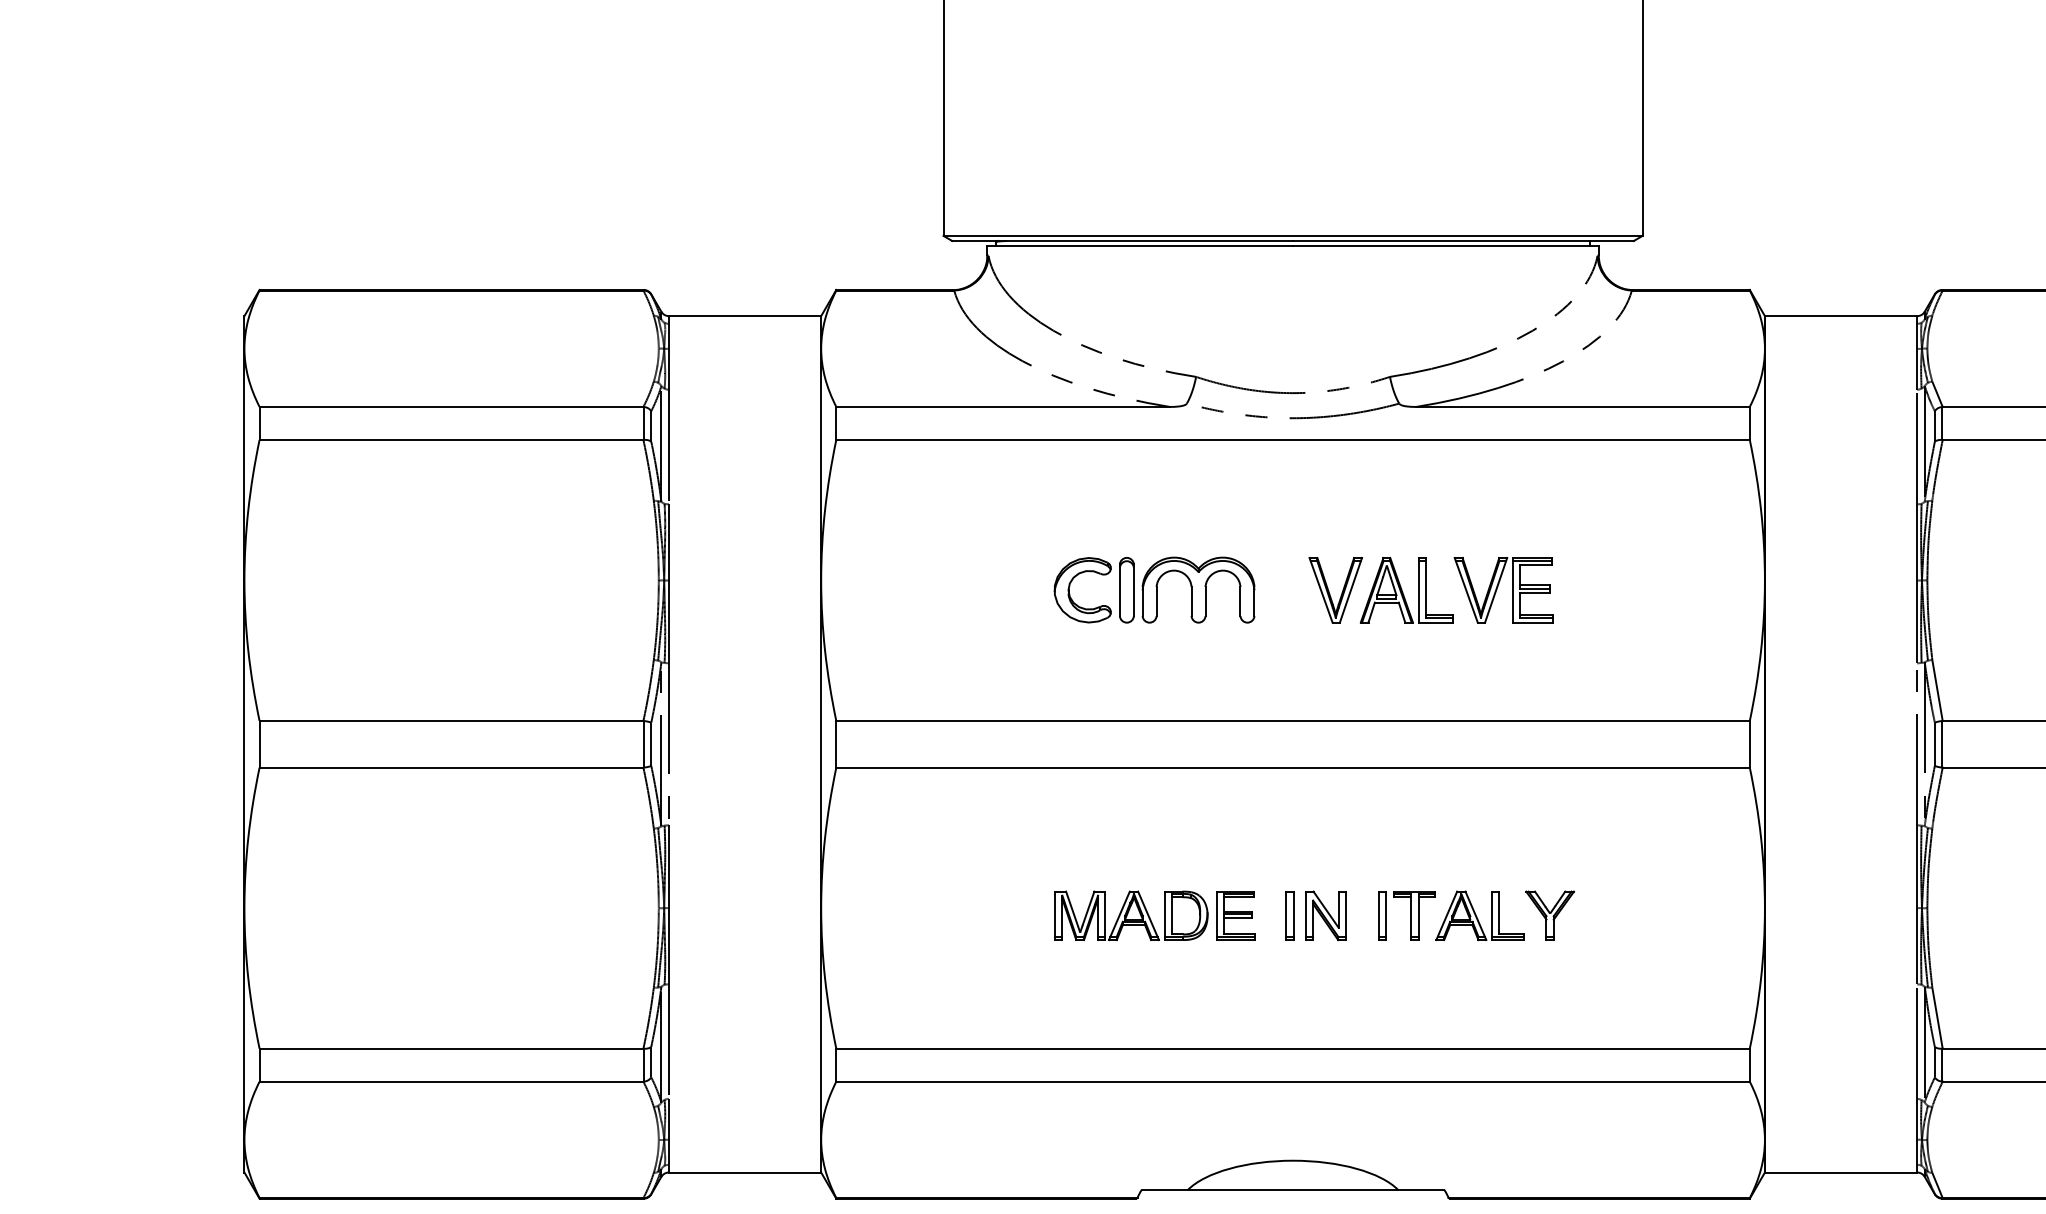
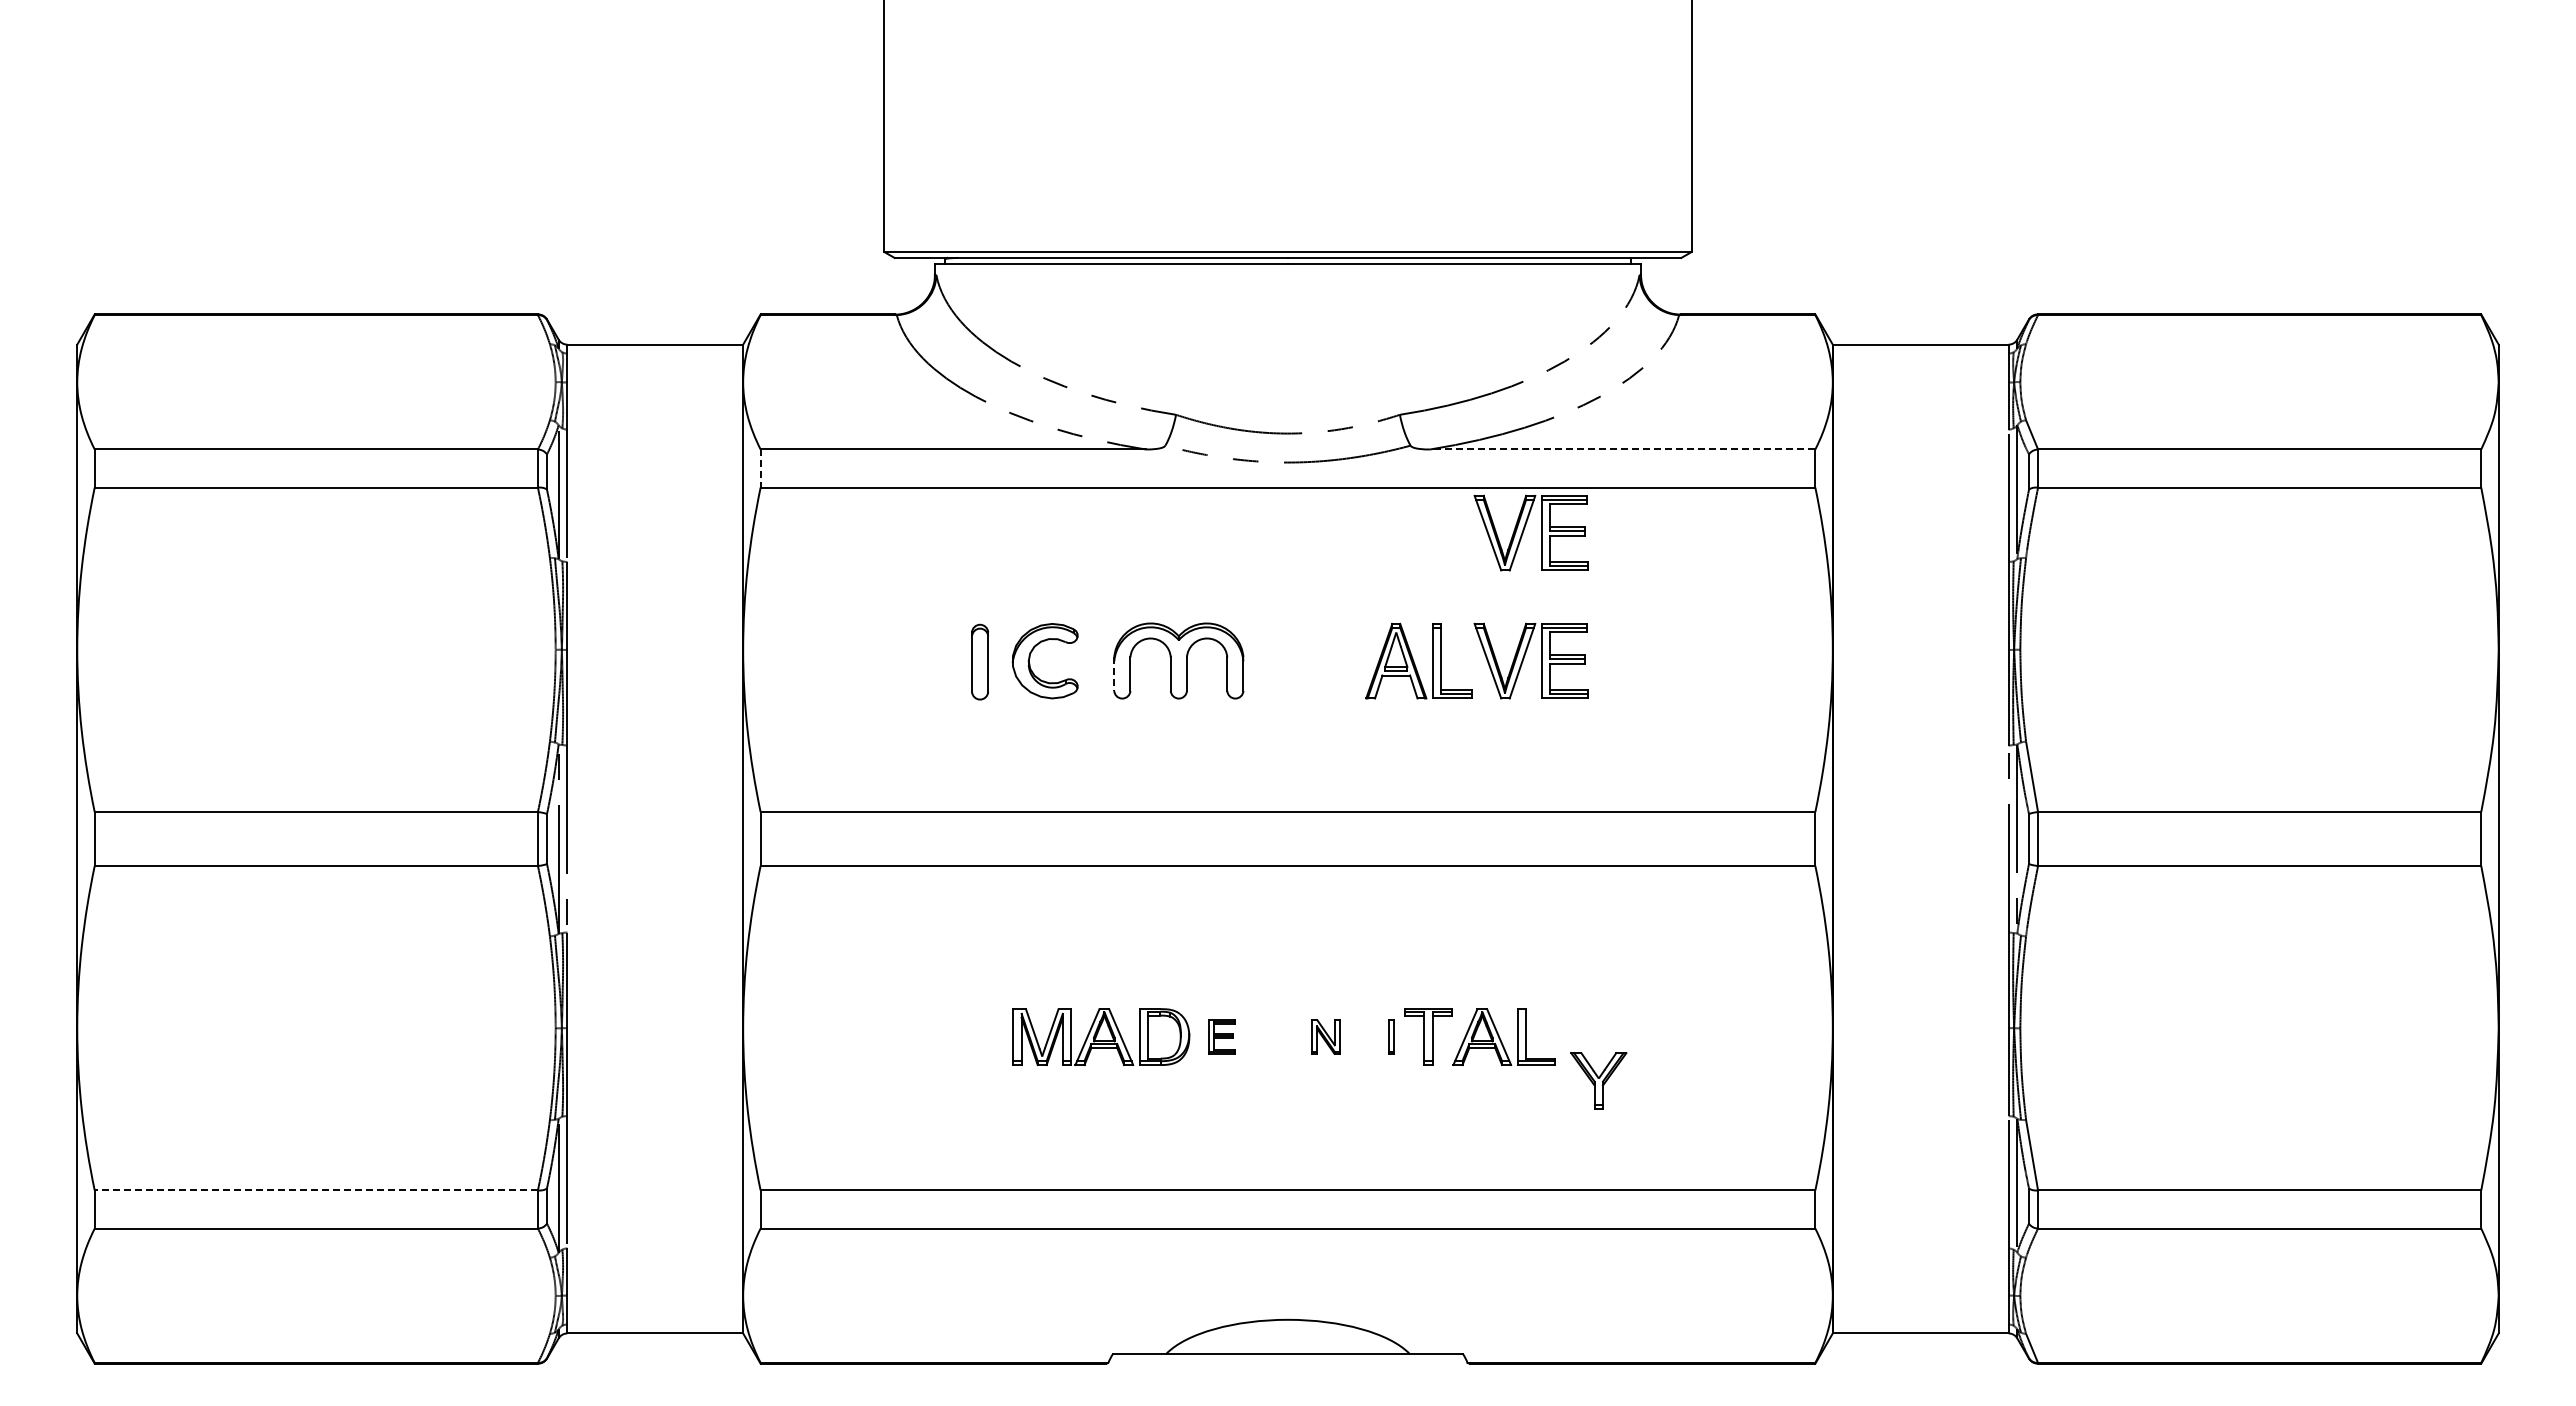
line: (1582, 406) -> (1622, 449), solid -> dashed
line: (836, 424) -> (760, 469), solid -> dashed
part: (1497, 477) -> (1524, 530), added
part: (1126, 589) -> (979, 661), moved
part: (1342, 591) -> (1344, 662), removed
line: (1142, 601) -> (1114, 674), solid -> dashed
part: (1235, 915) -> (1221, 1036), size x0.6
part: (1290, 915) -> (1284, 1036), removed
part: (1325, 915) -> (1325, 1036), size x0.6
part: (1382, 915) -> (1391, 1036), size x0.6
part: (1549, 915) -> (1598, 1080), moved
line: (451, 1048) -> (316, 1190), solid -> dashed

